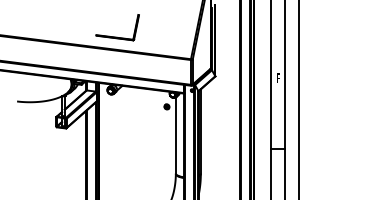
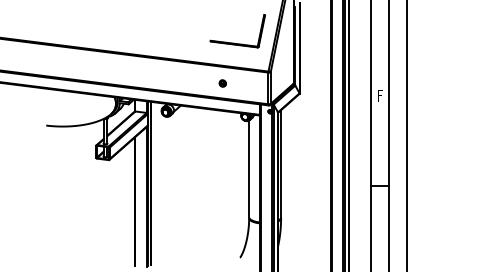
part: (115, 36) -> (234, 42), moved
part: (166, 106) -> (222, 83), moved

